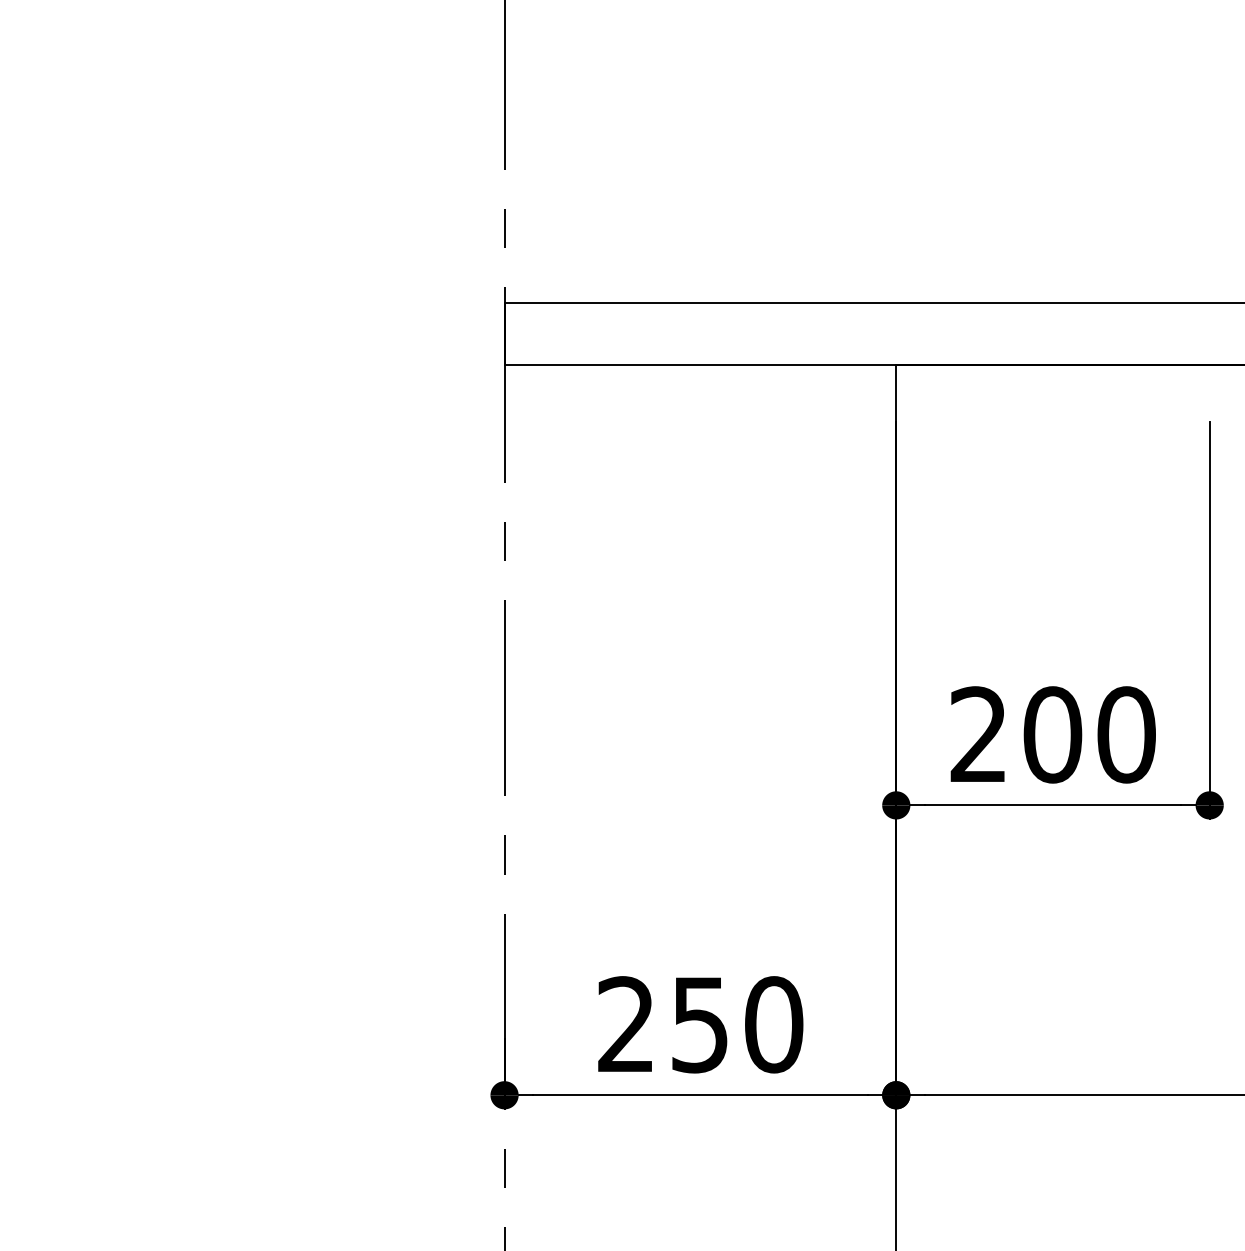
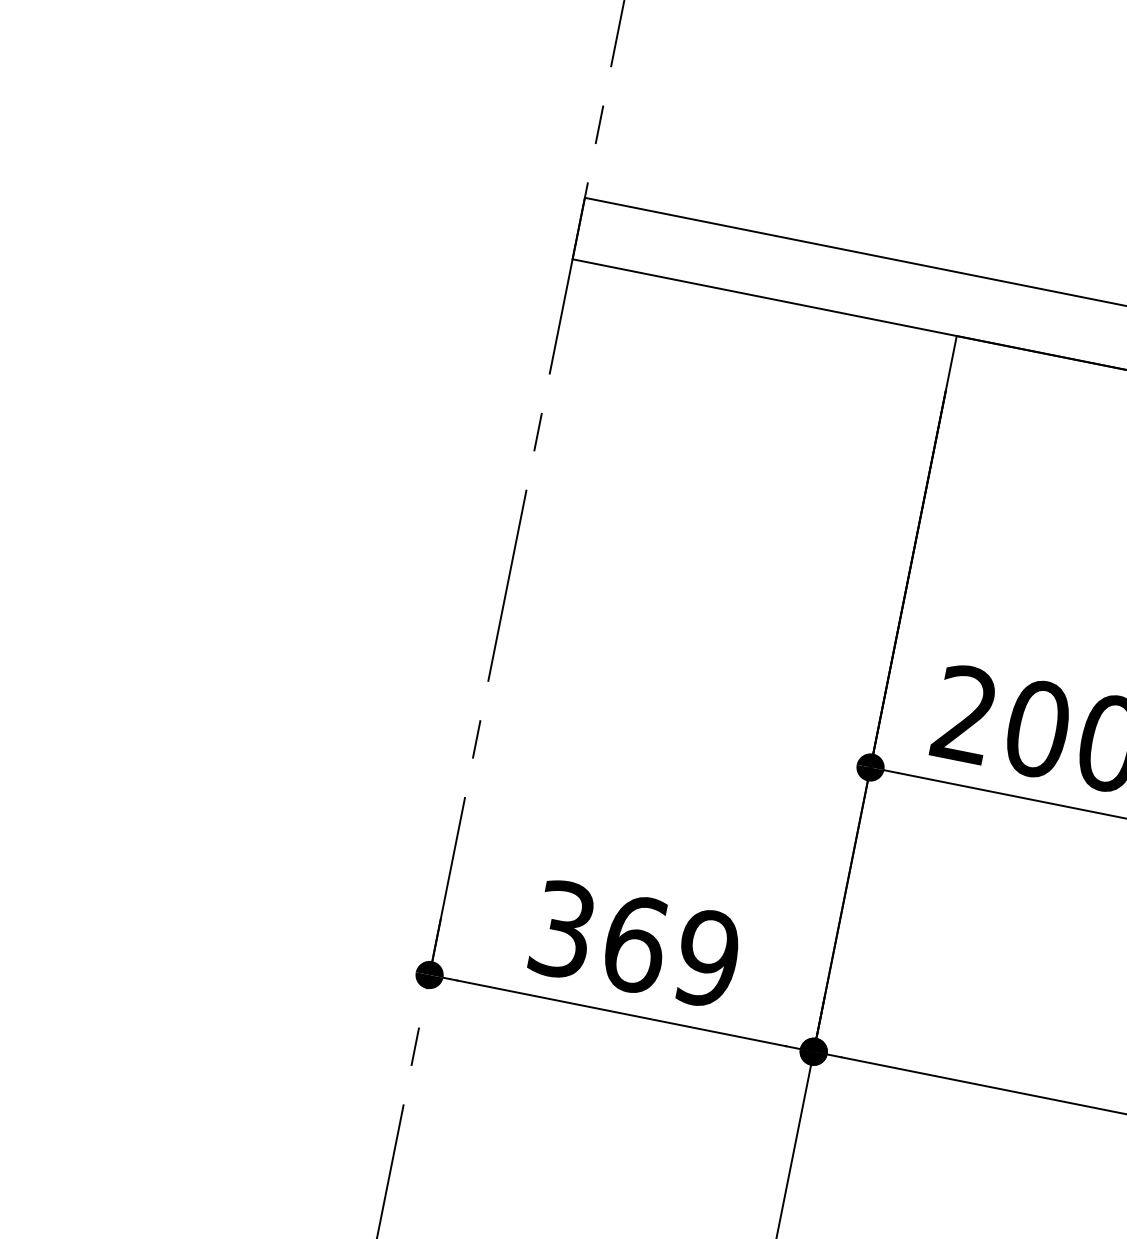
text: (700, 1024) -> (635, 943), 250 -> 369

